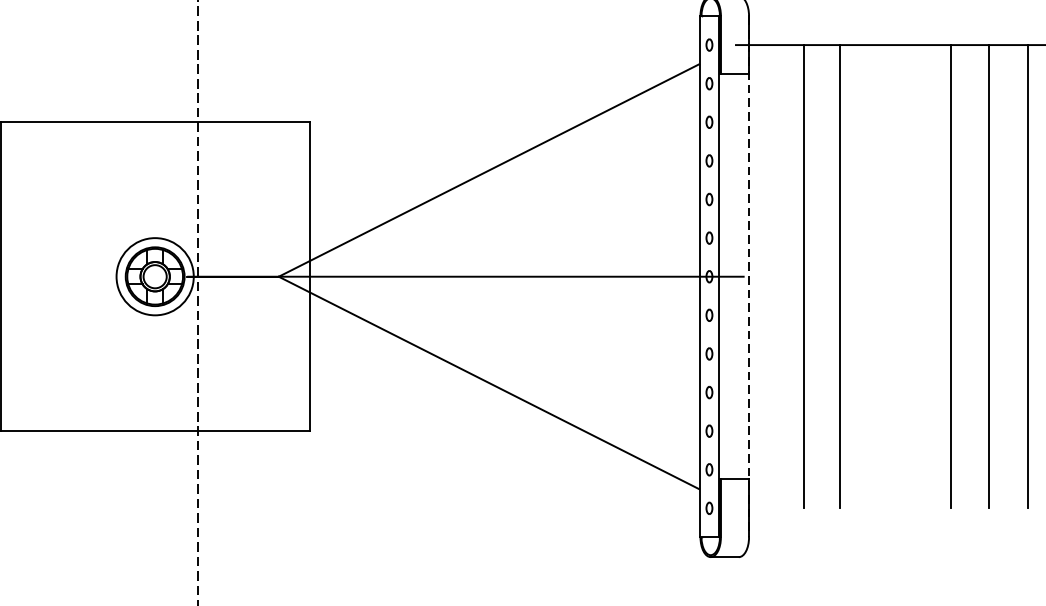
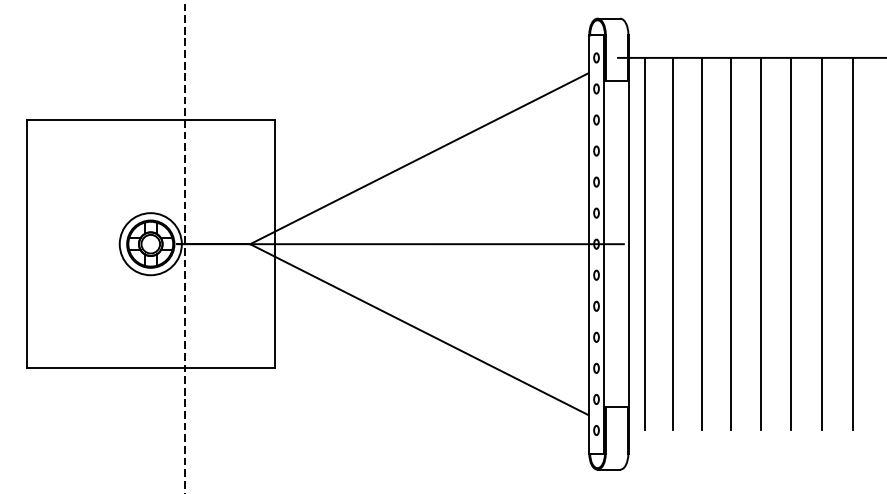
line: (769, 275) -> (644, 243), added
line: (877, 275) -> (731, 243), added
line: (913, 275) -> (760, 243), added
line: (749, 277) -> (628, 244), dashed -> solid

